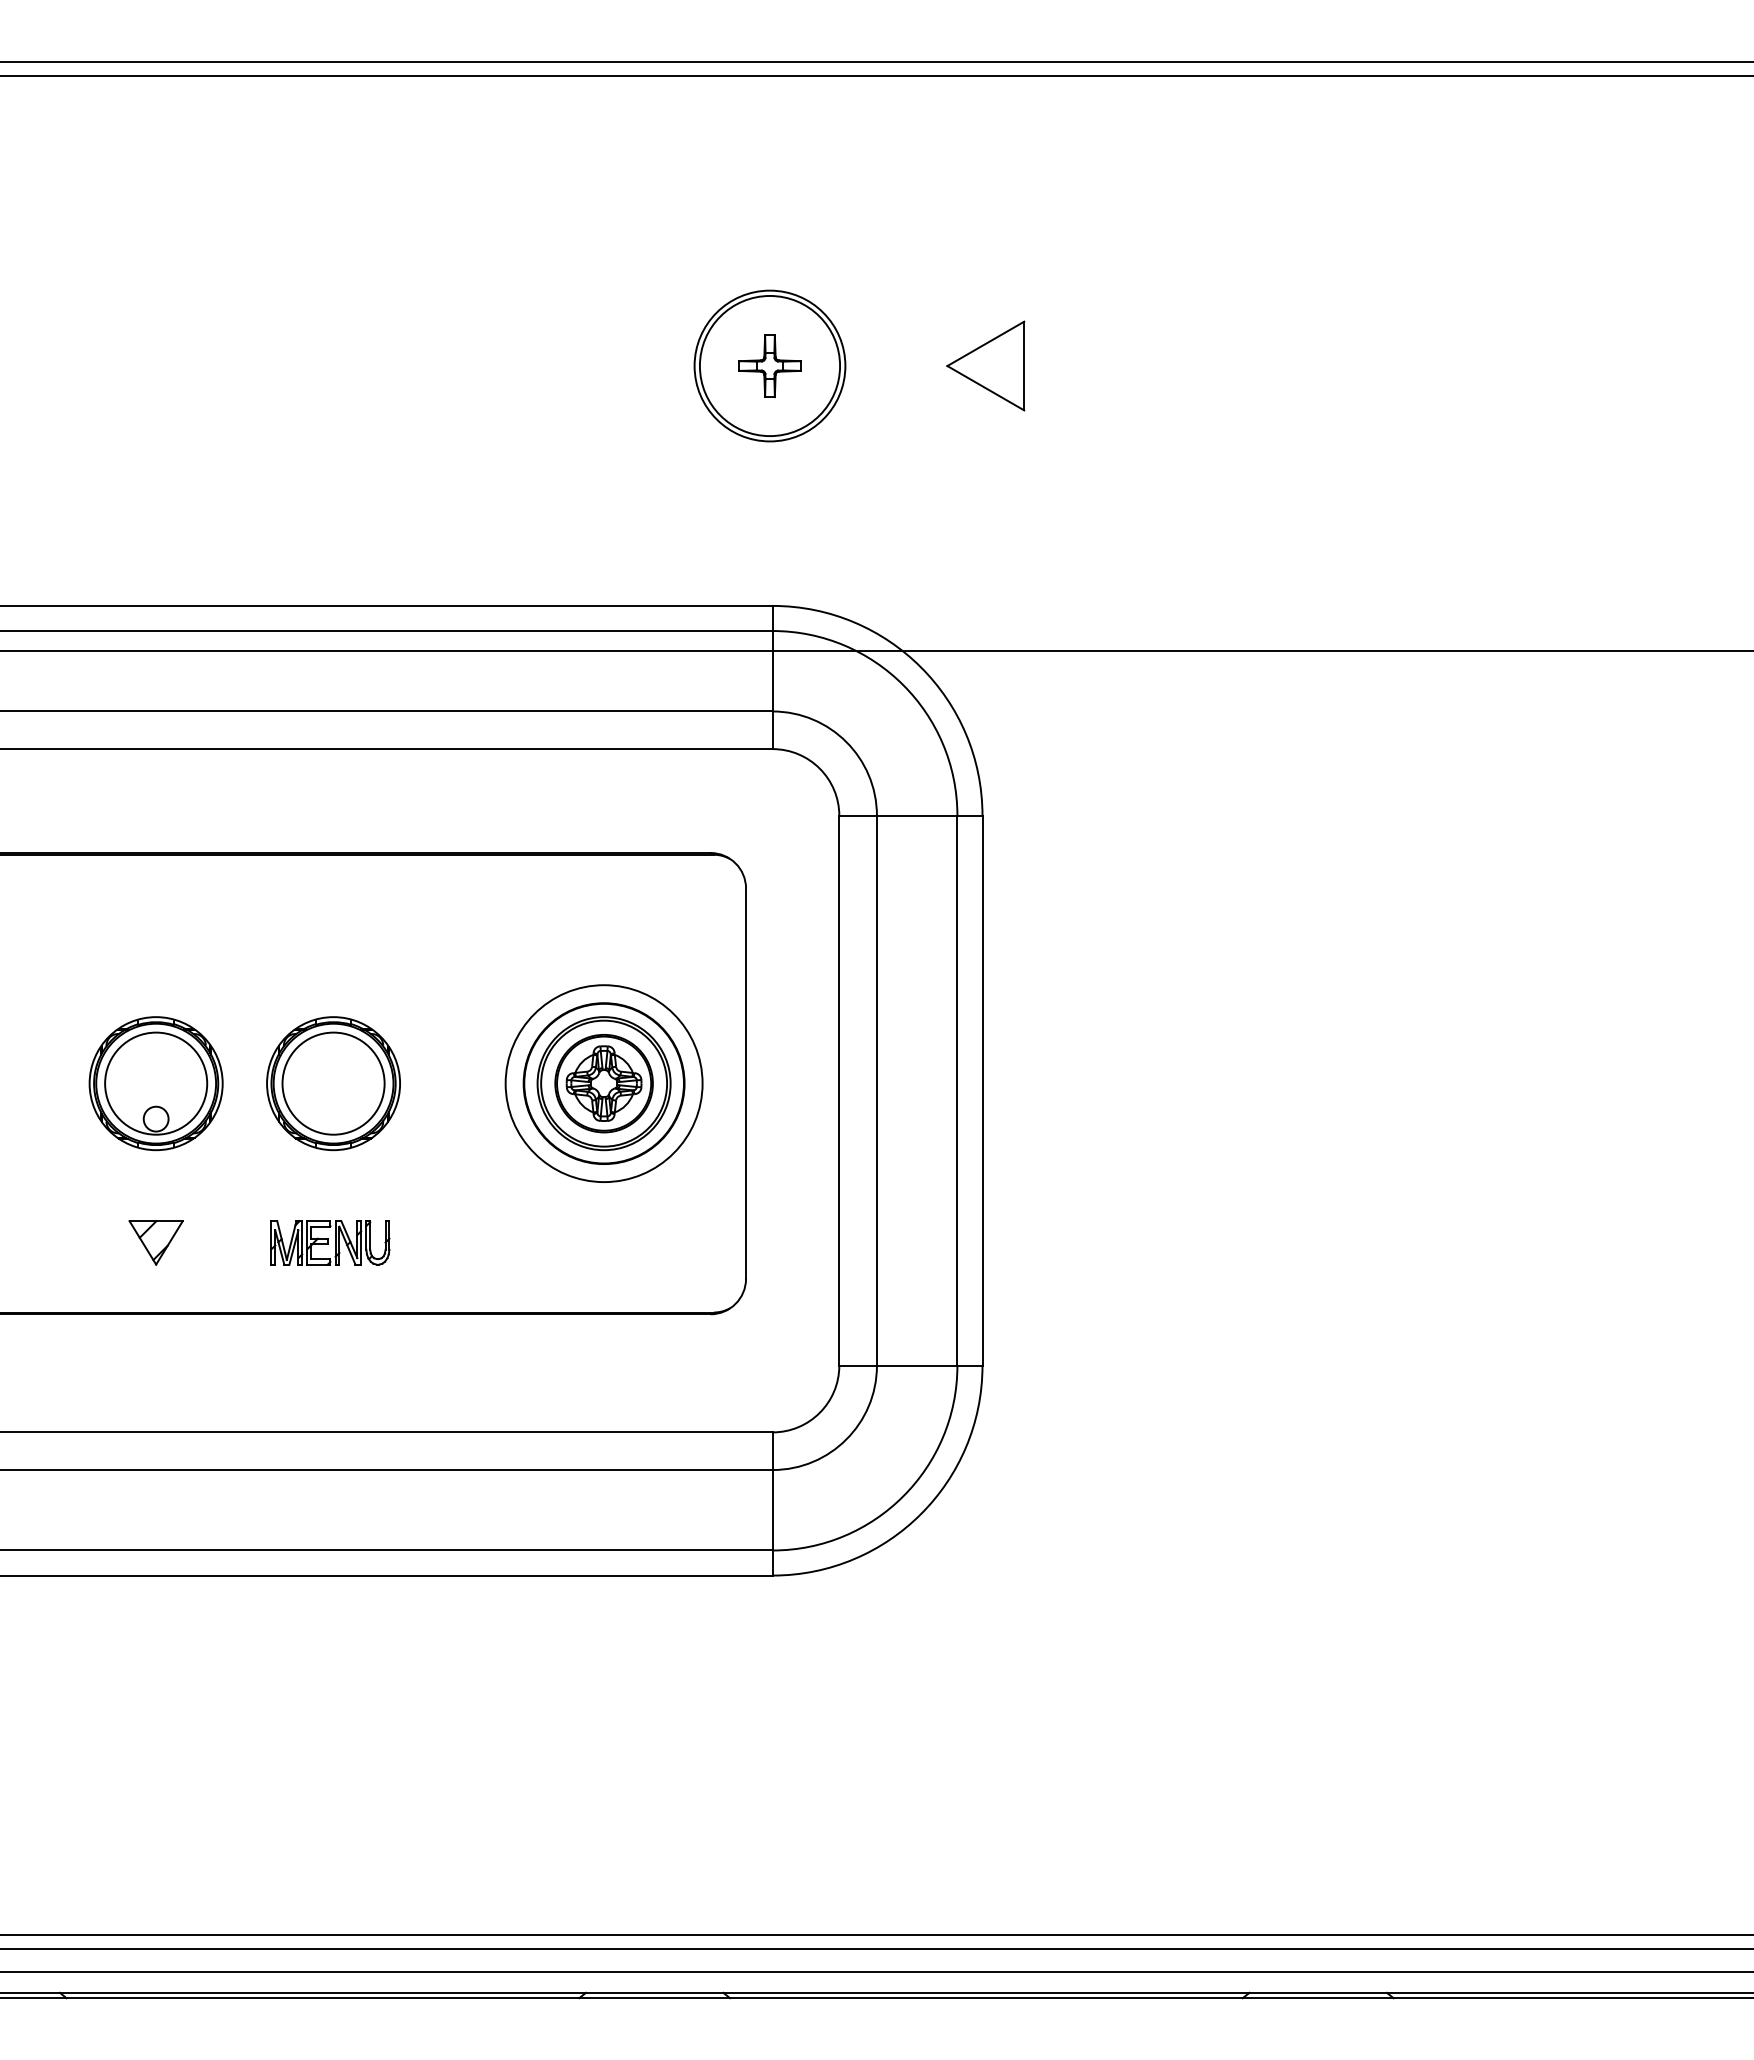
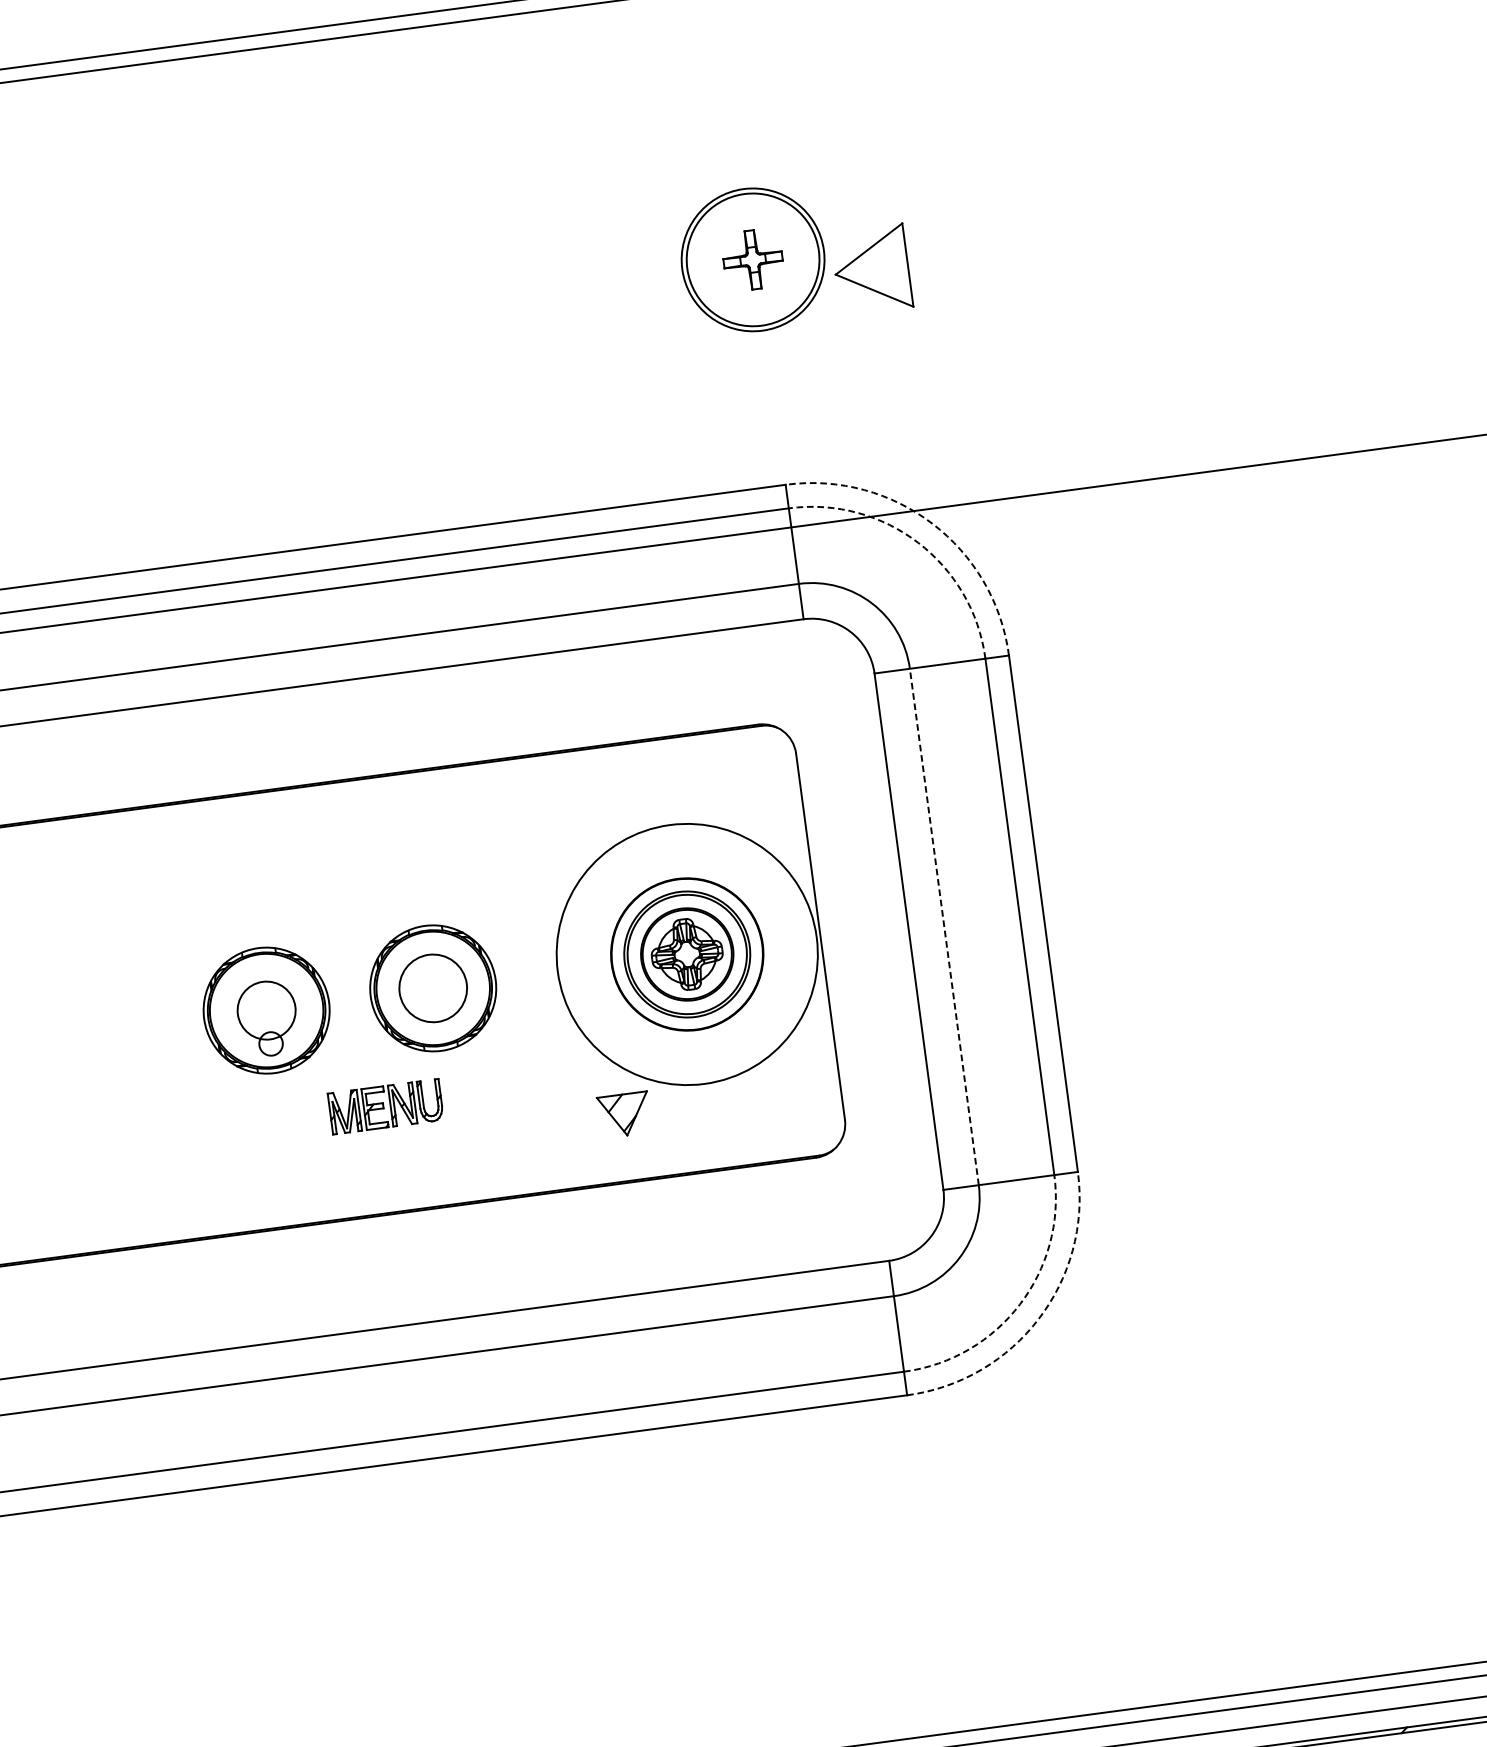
part: (985, 365) -> (871, 269), moved
arc: (921, 667) -> (933, 523), solid -> dashed
arc: (903, 685) -> (918, 543), solid -> dashed
circle: (156, 1083) -> (266, 1010), size x0.6
circle: (333, 1083) -> (433, 988), size x0.7
circle: (603, 1083) -> (686, 954), size x1.4
line: (876, 1090) -> (943, 926), solid -> dashed
part: (155, 1242) -> (623, 1114), moved
part: (330, 1242) -> (385, 1106), moved
arc: (903, 1496) -> (1020, 1304), solid -> dashed
arc: (921, 1514) -> (1039, 1319), solid -> dashed

